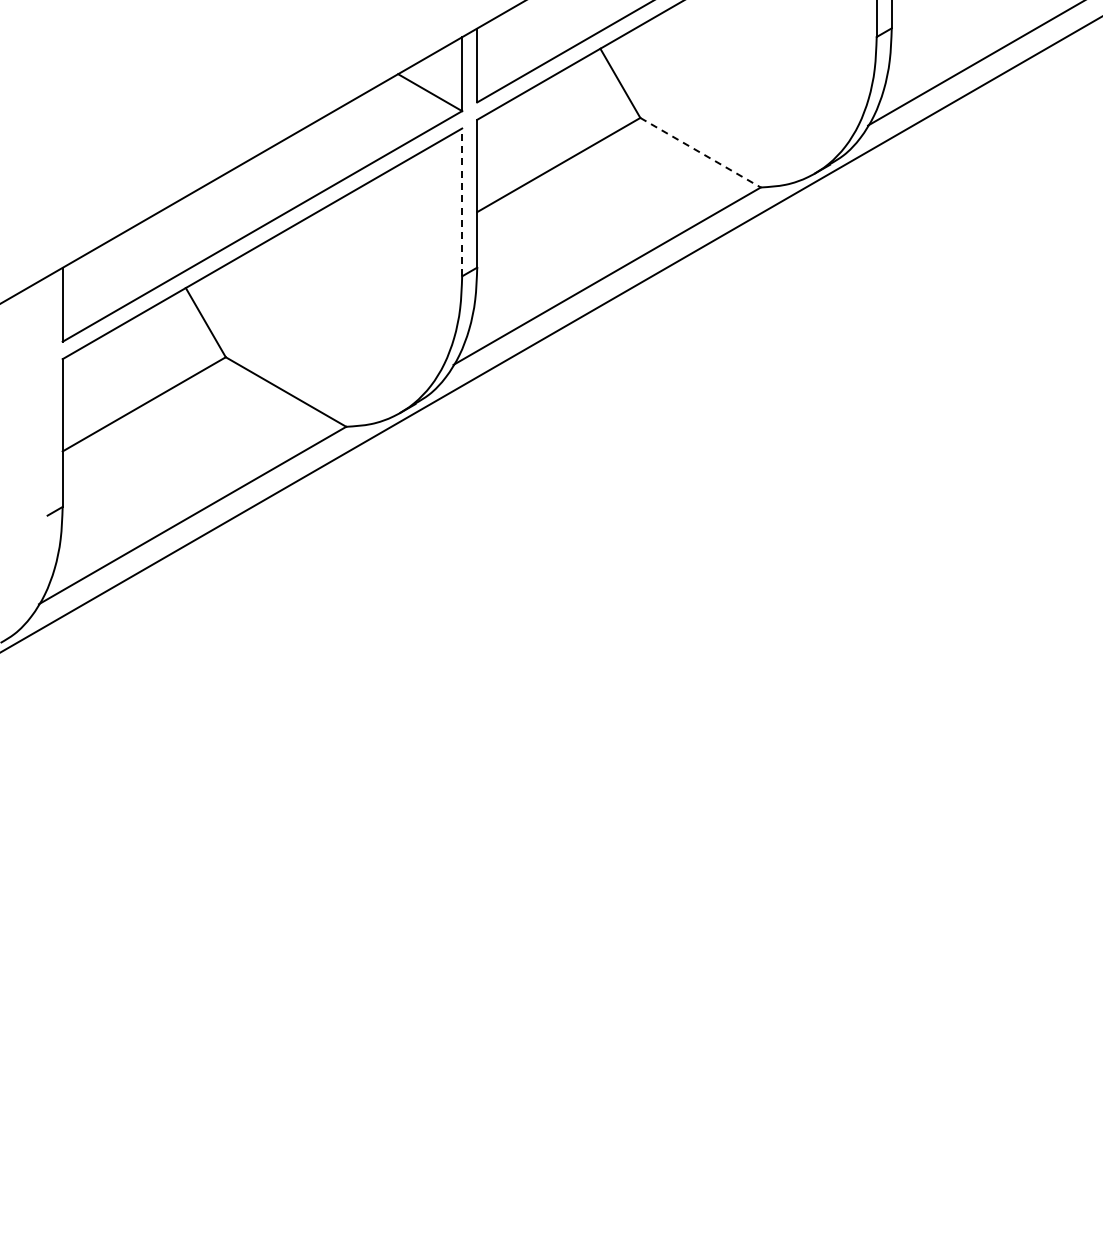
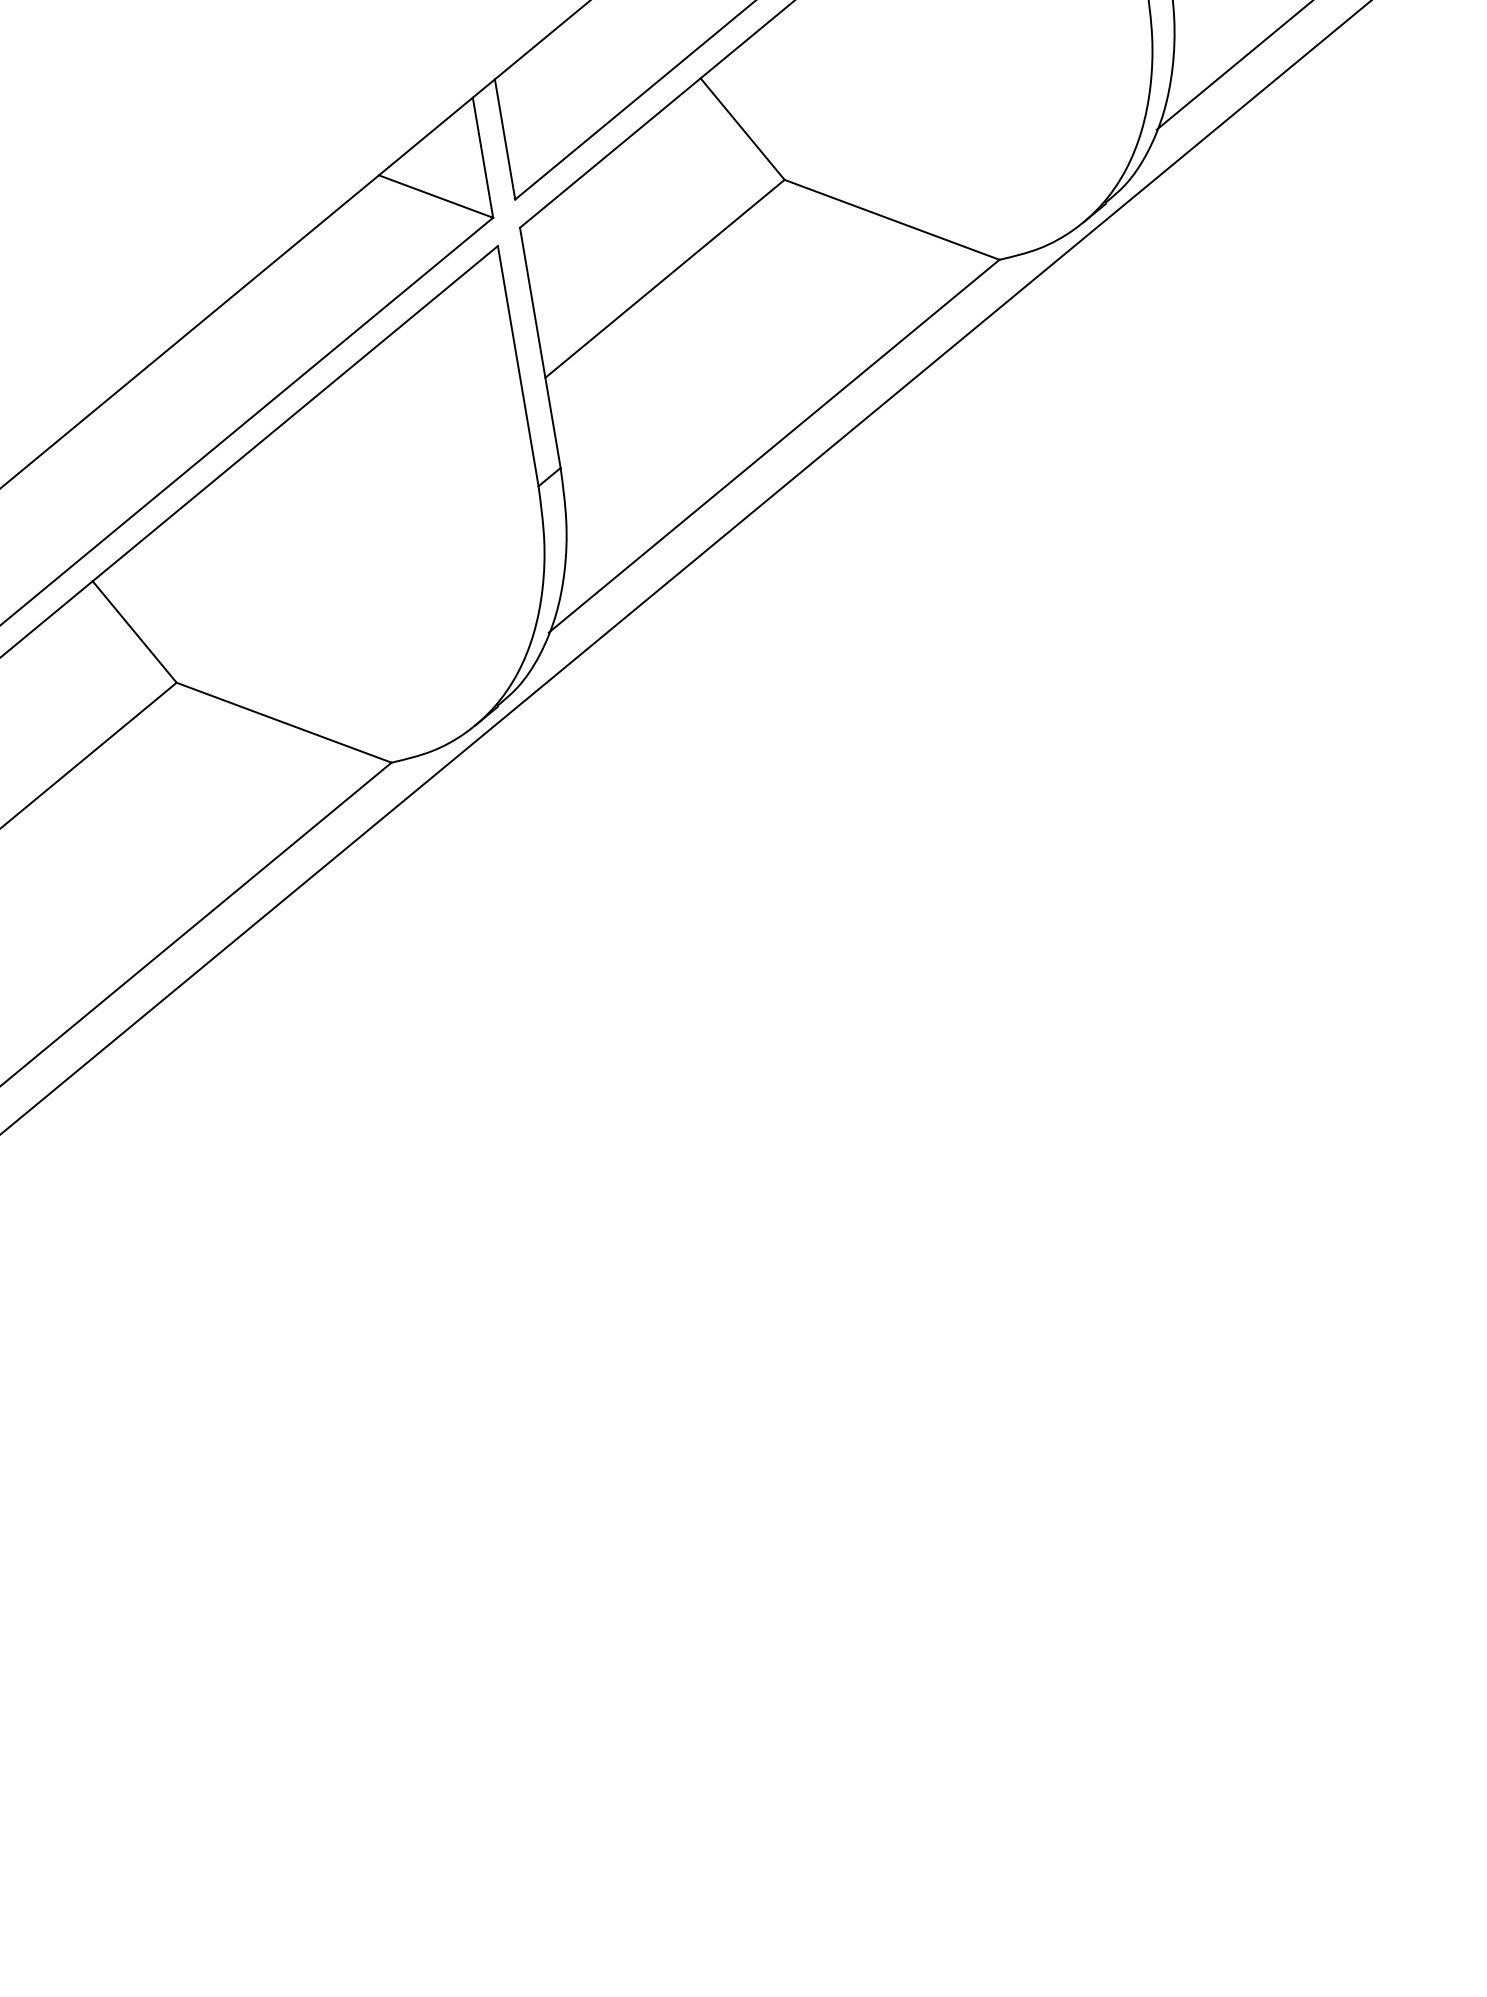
line: (700, 152) -> (891, 219), dashed -> solid
line: (462, 202) -> (518, 366), dashed -> solid

